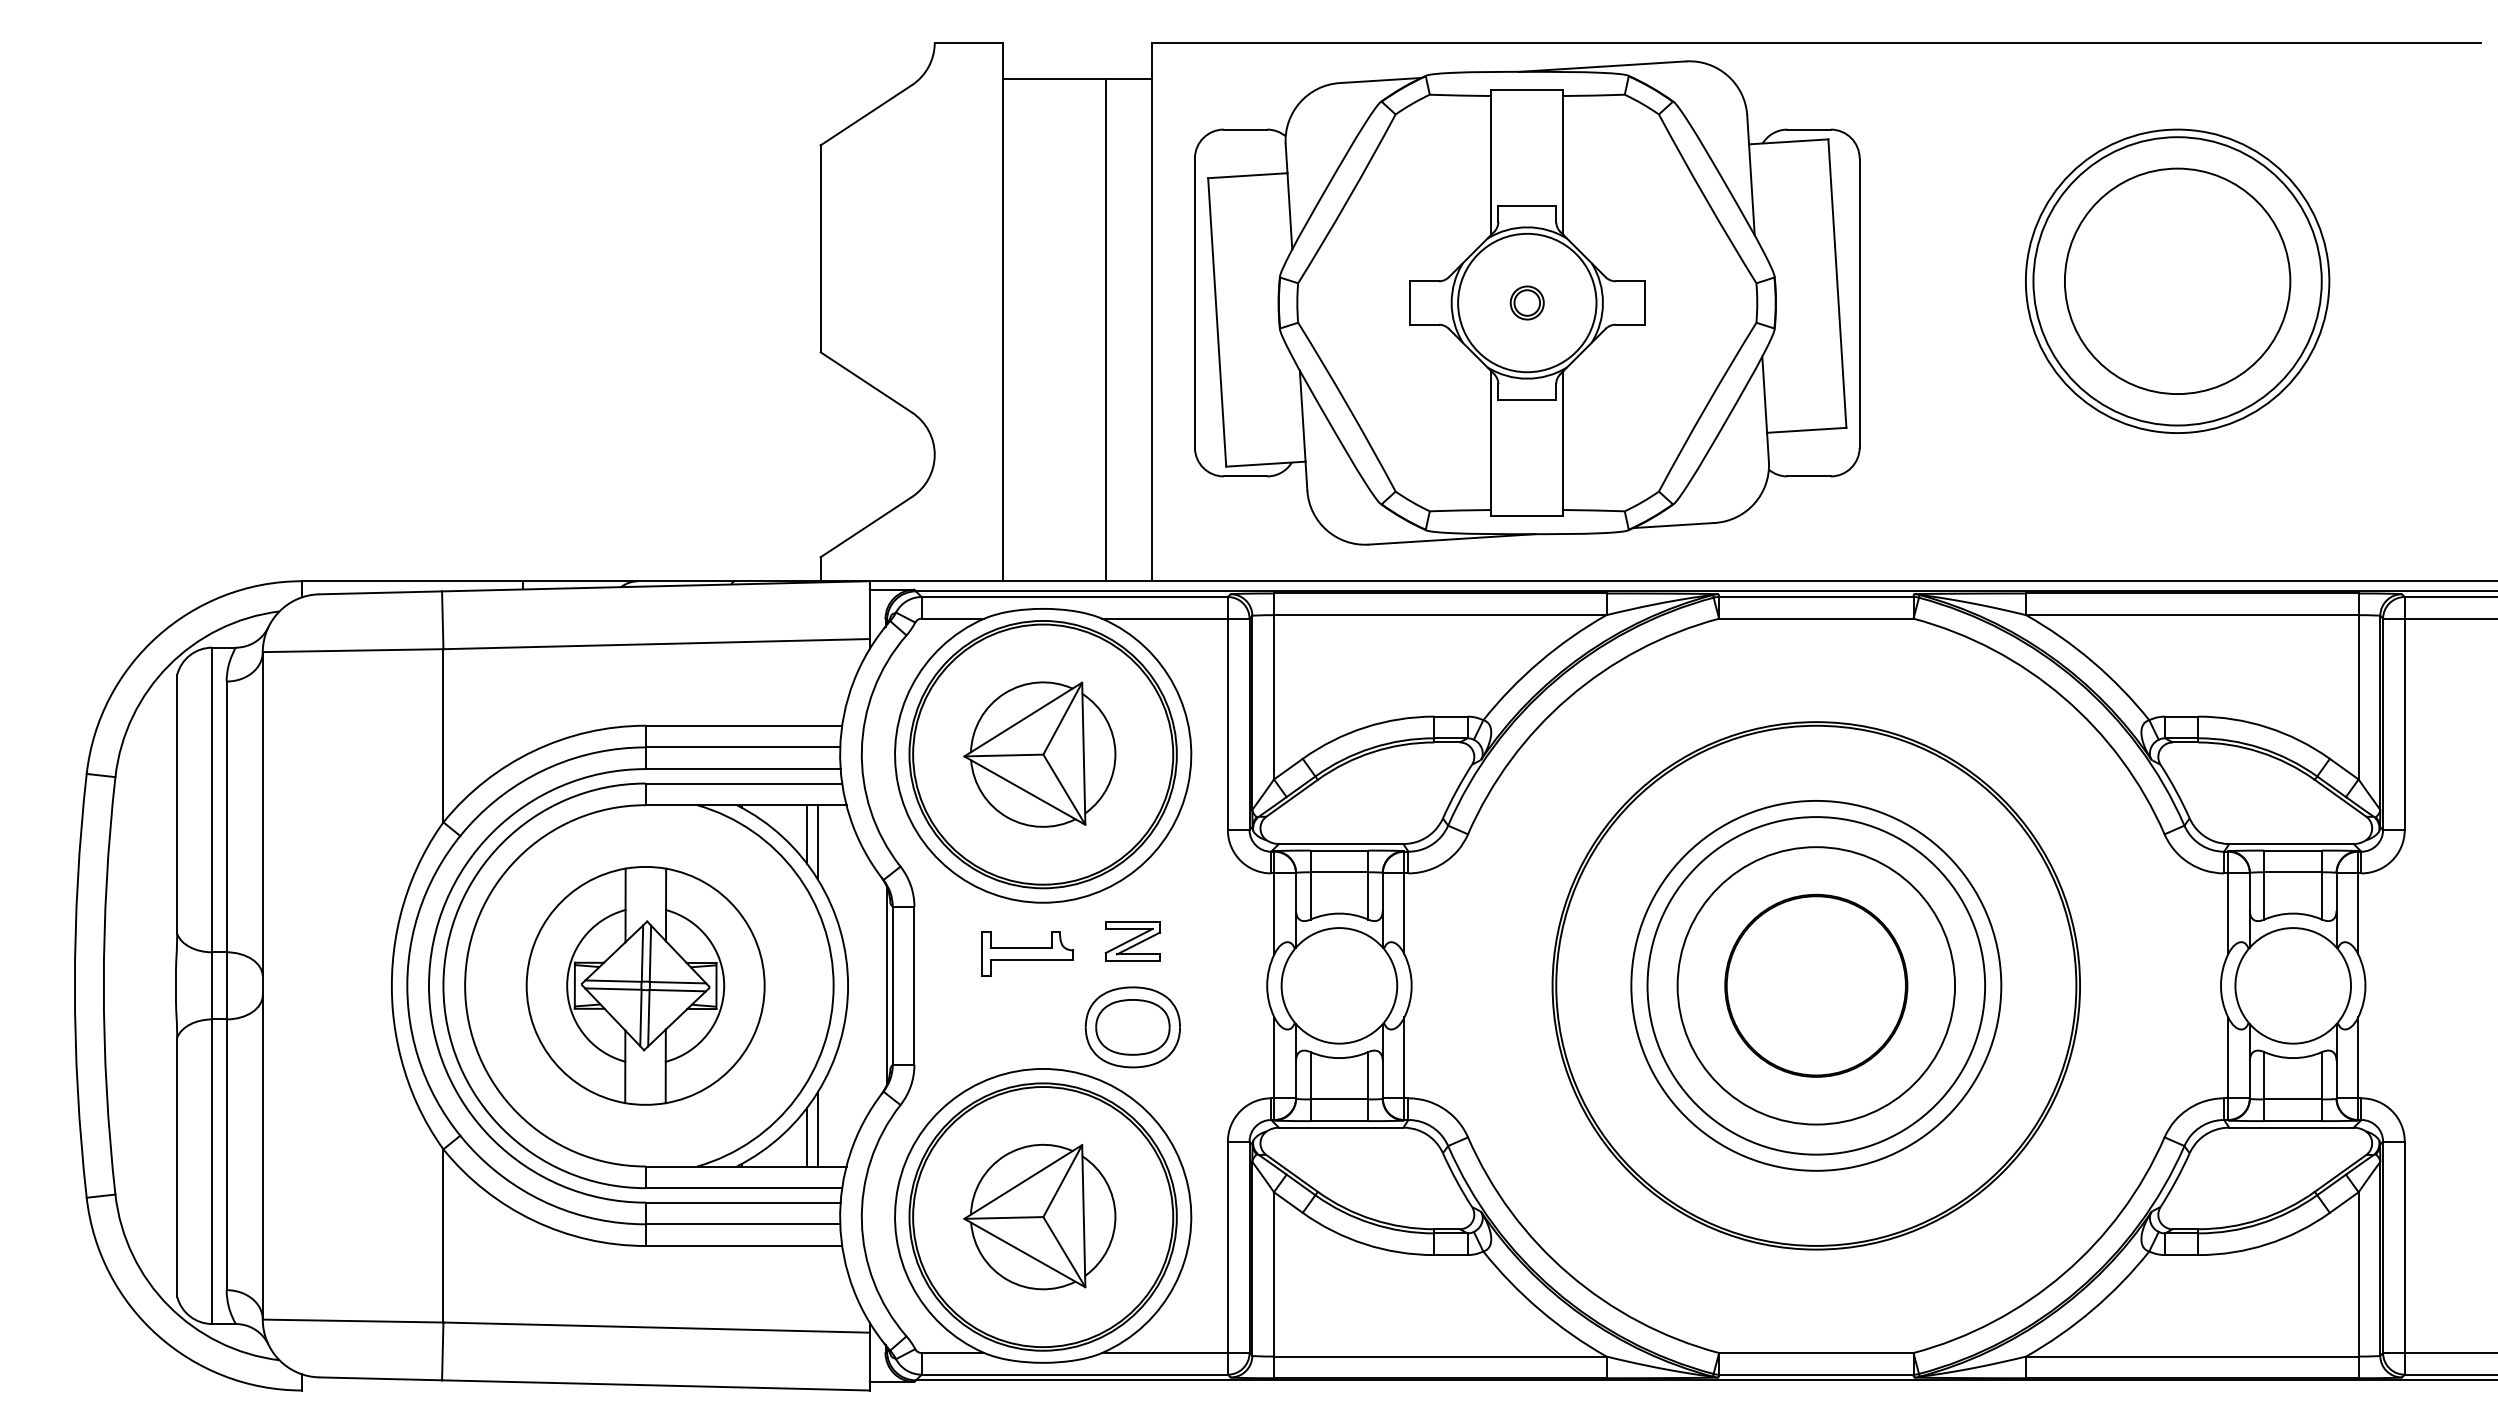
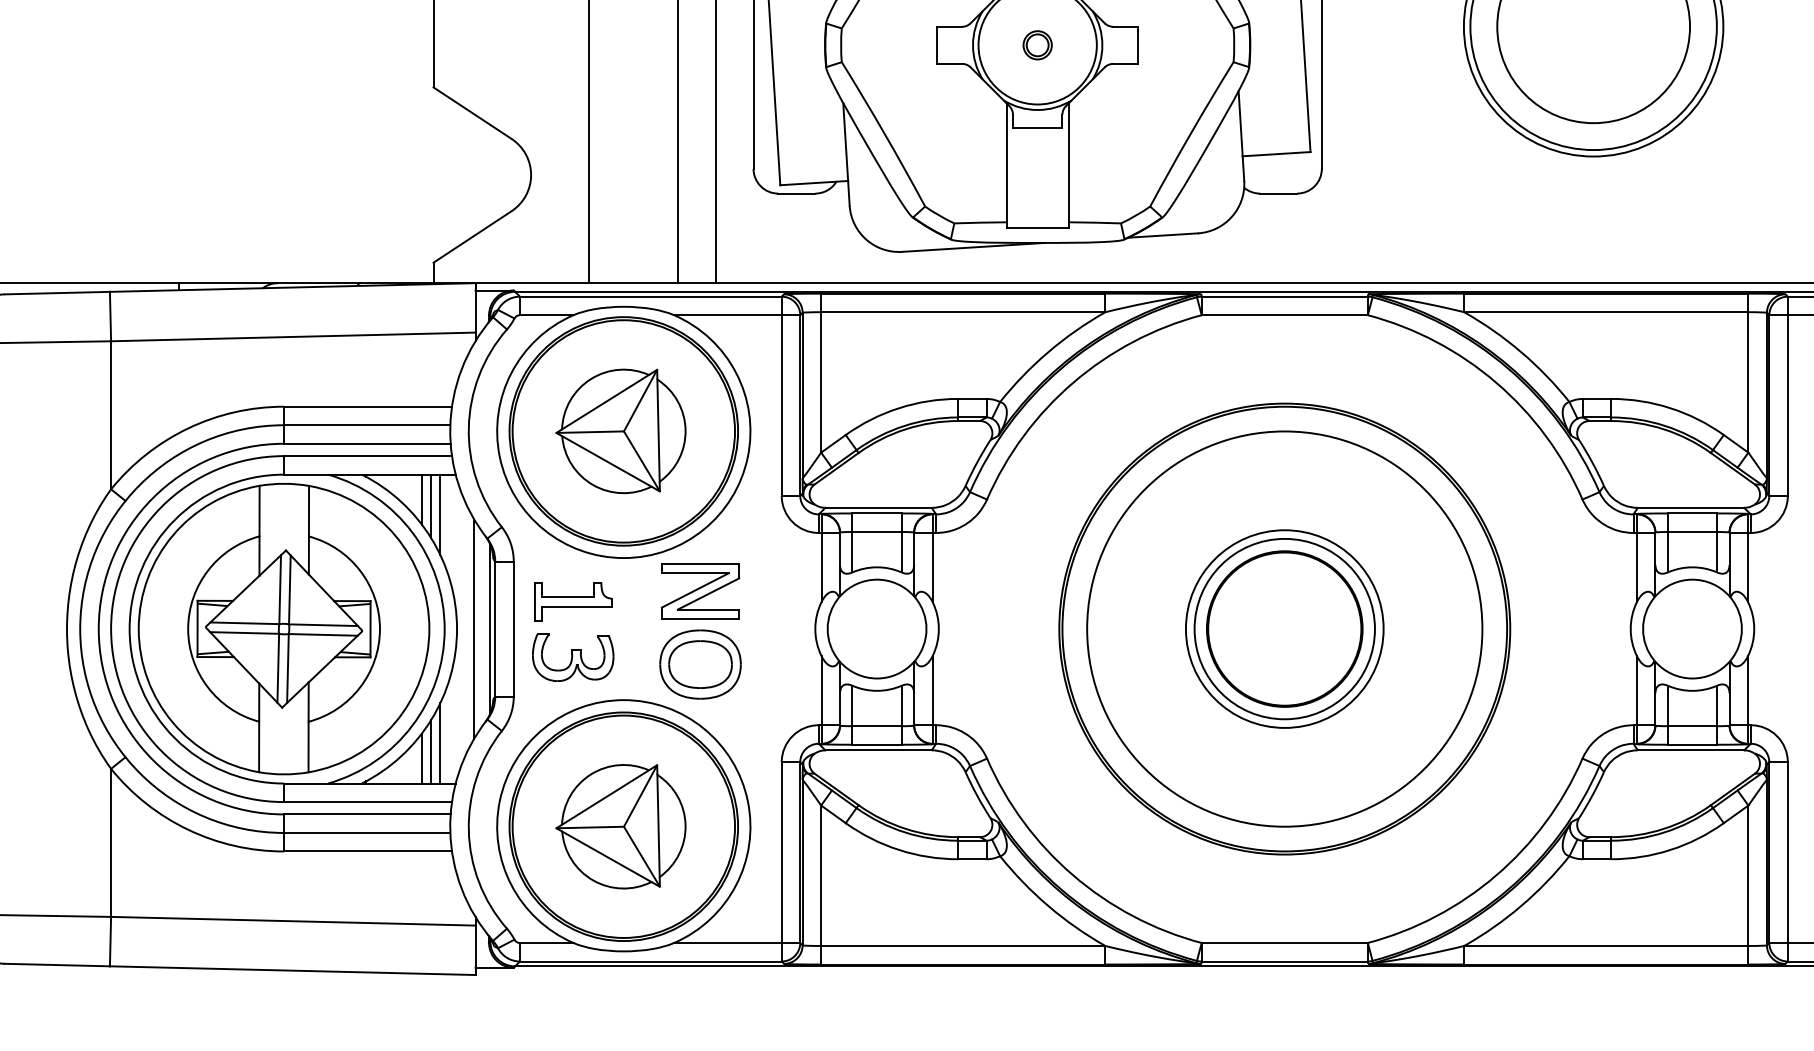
line: (828, 852) -> (440, 515), added
part: (1132, 941) -> (700, 591), size x1.67
part: (1027, 953) -> (573, 601), moved
part: (645, 985) -> (283, 628), size x1.43
line: (868, 985) -> (474, 628), added
circle: (1815, 985) -> (1284, 628), size x0.62
circle: (1815, 985) -> (1284, 628), size x0.62
circle: (1816, 985) -> (1284, 628), size x1.67
part: (983, 1019) -> (572, 657), added
line: (828, 1119) -> (440, 743), added

